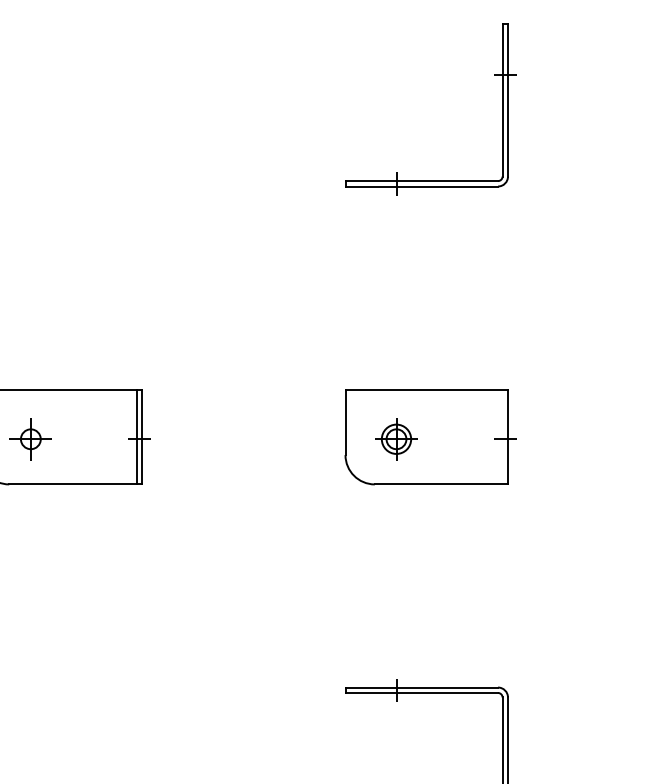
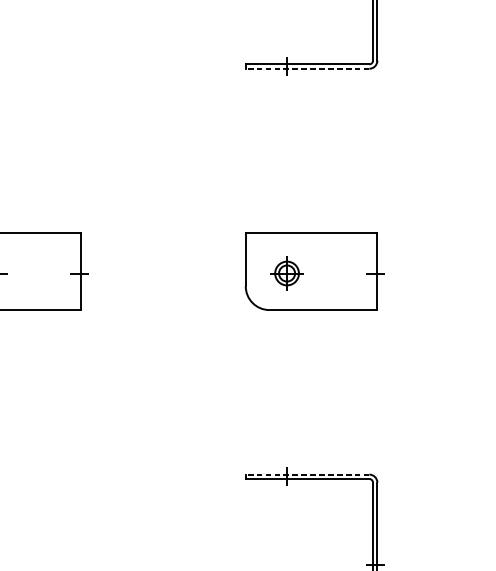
line: (421, 186) -> (307, 68), solid -> dashed
line: (136, 436) -> (76, 271), removed
line: (421, 687) -> (307, 474), solid -> dashed

